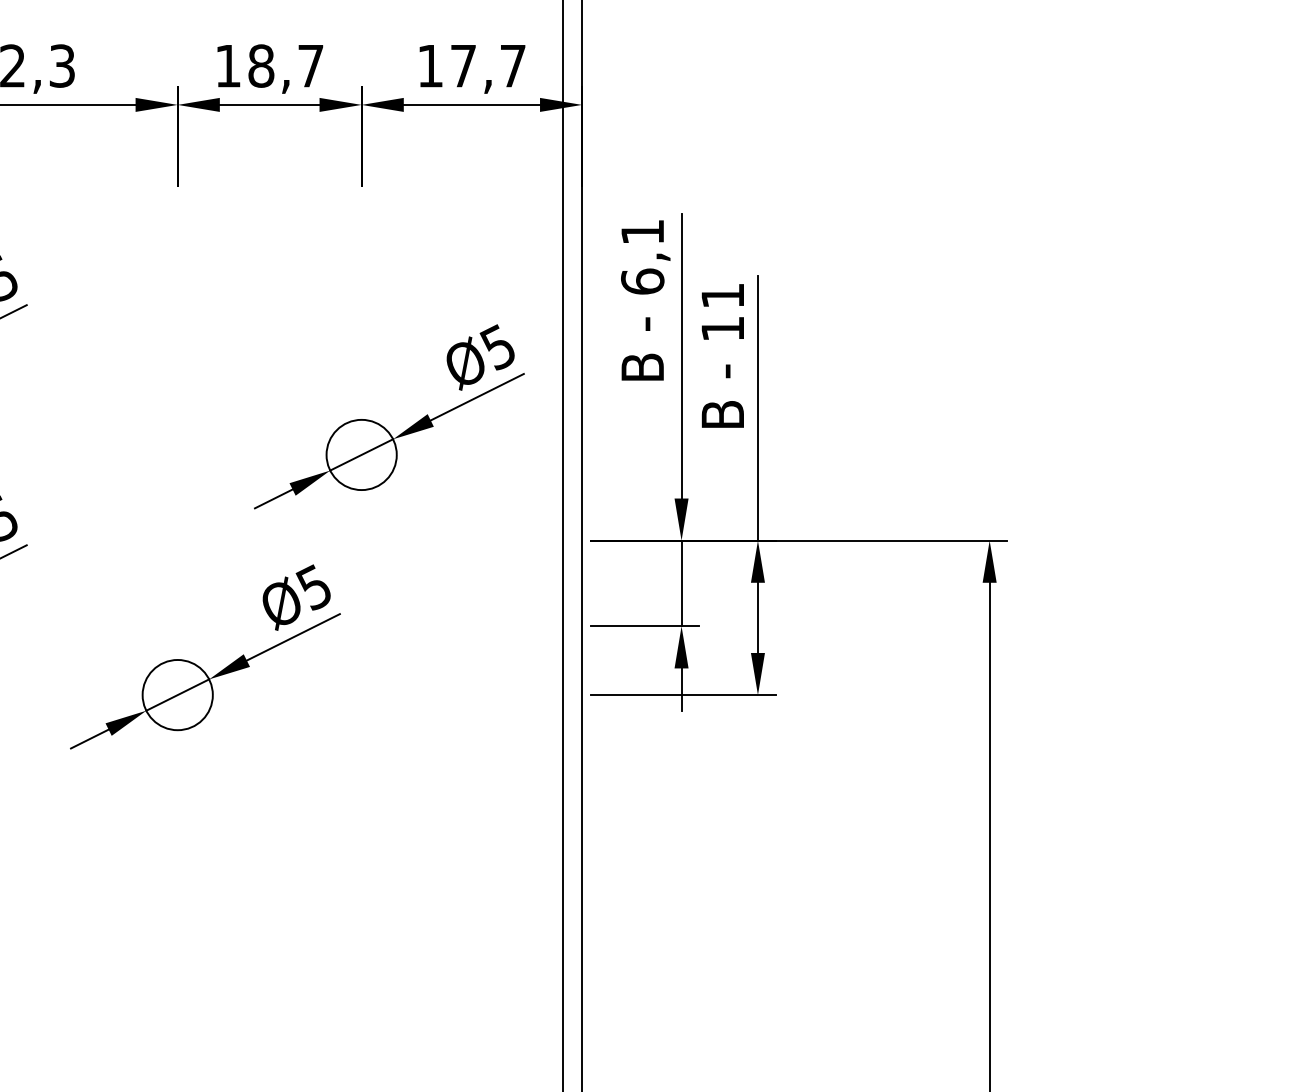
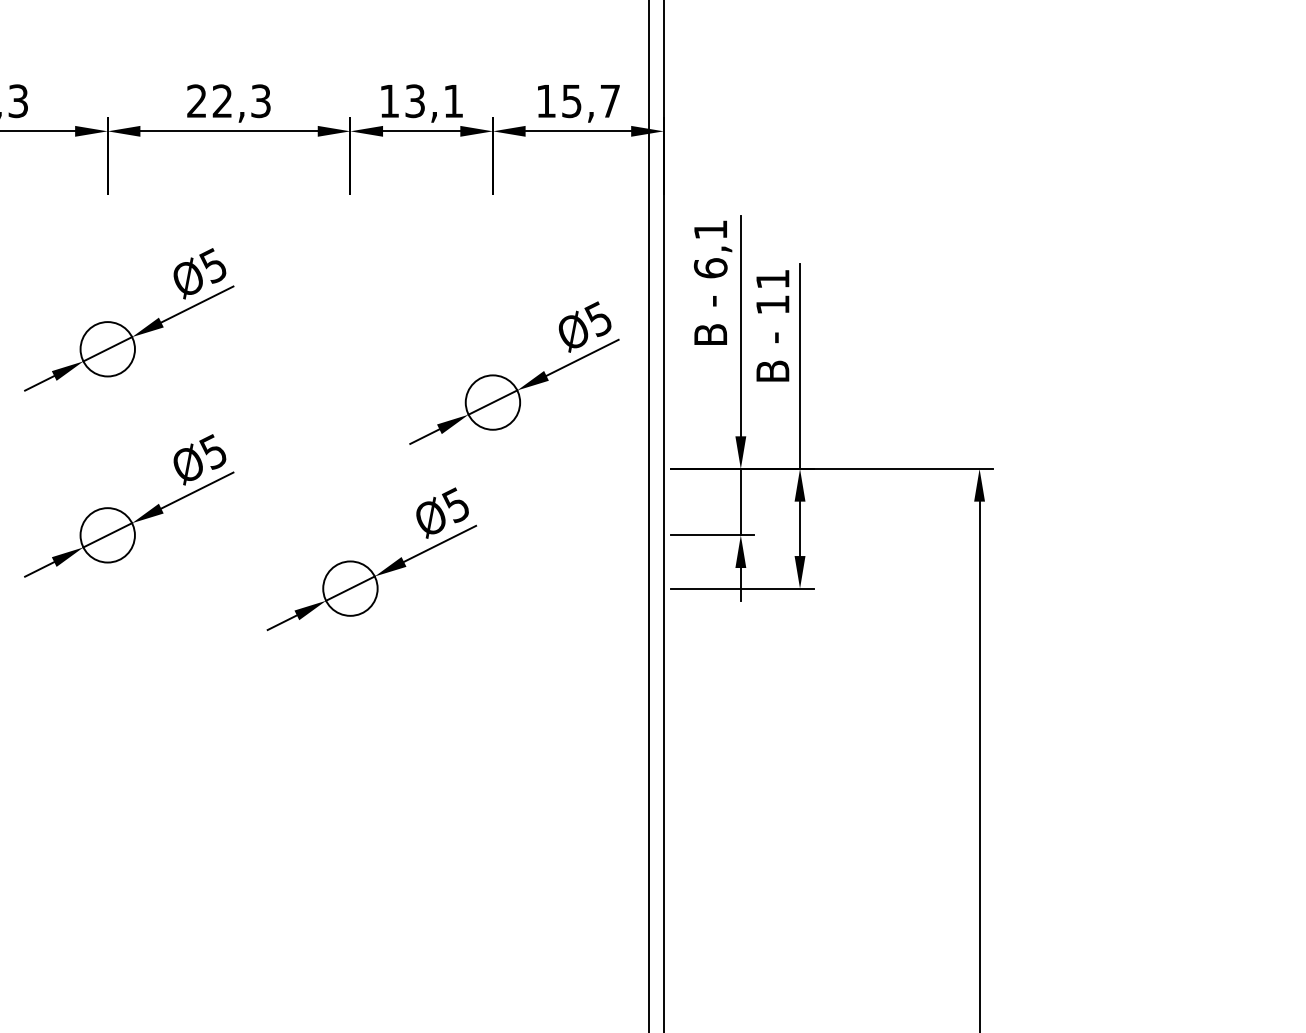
text: (286, 66) -> (434, 101), 18,7 -> 13,1
text: (463, 66) -> (571, 101), 17,7 -> 15,7

